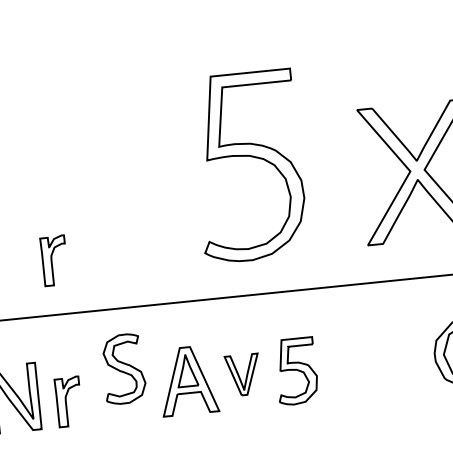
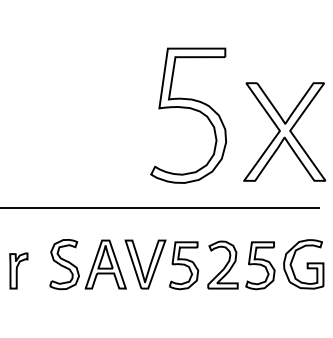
part: (250, 157) -> (190, 109), moved
part: (53, 260) -> (18, 168), removed
part: (367, 361) -> (235, 263), added
part: (123, 369) -> (64, 264), moved
part: (243, 375) -> (145, 264), size x1.67

